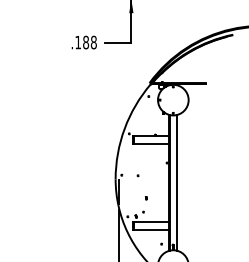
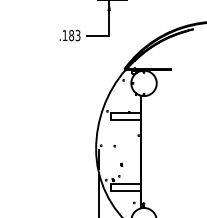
text: (93, 42) -> (77, 35), .188 -> .183
line: (177, 182) -> (147, 151), removed

